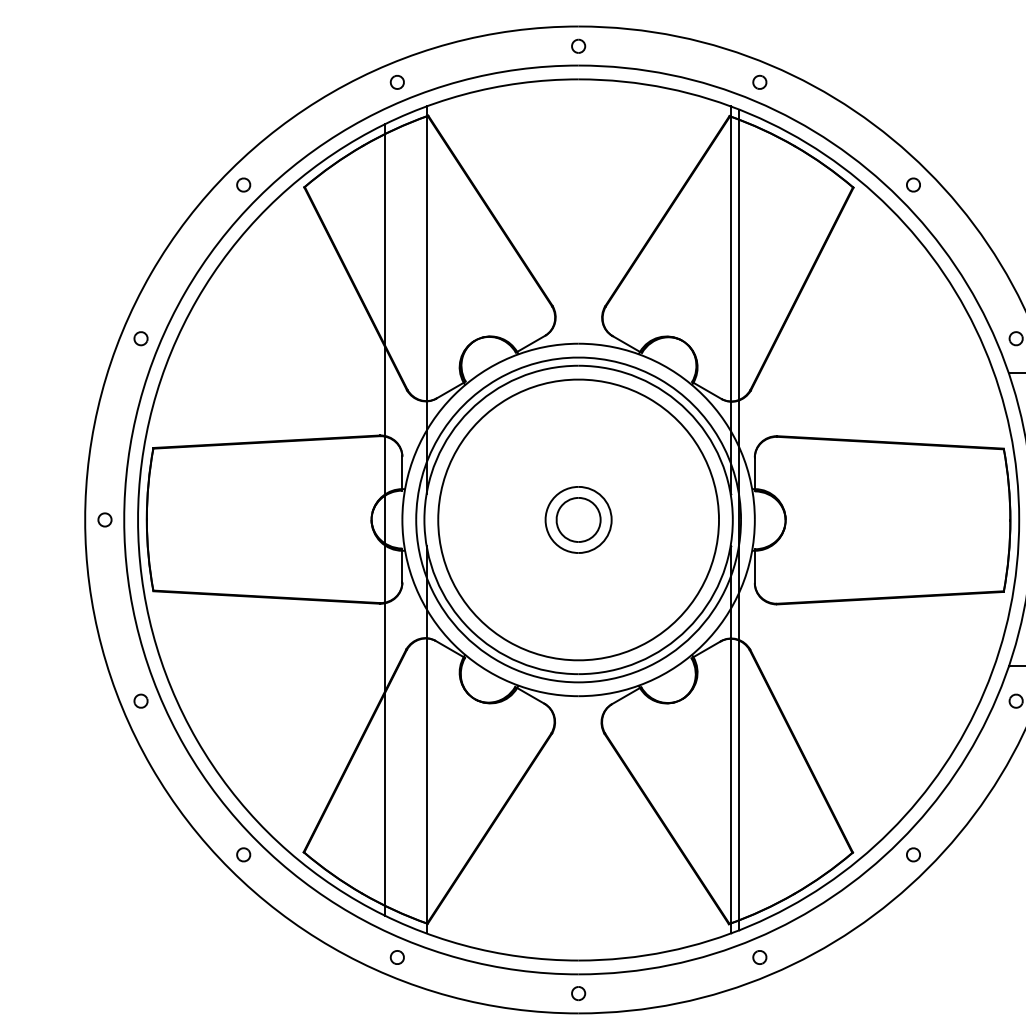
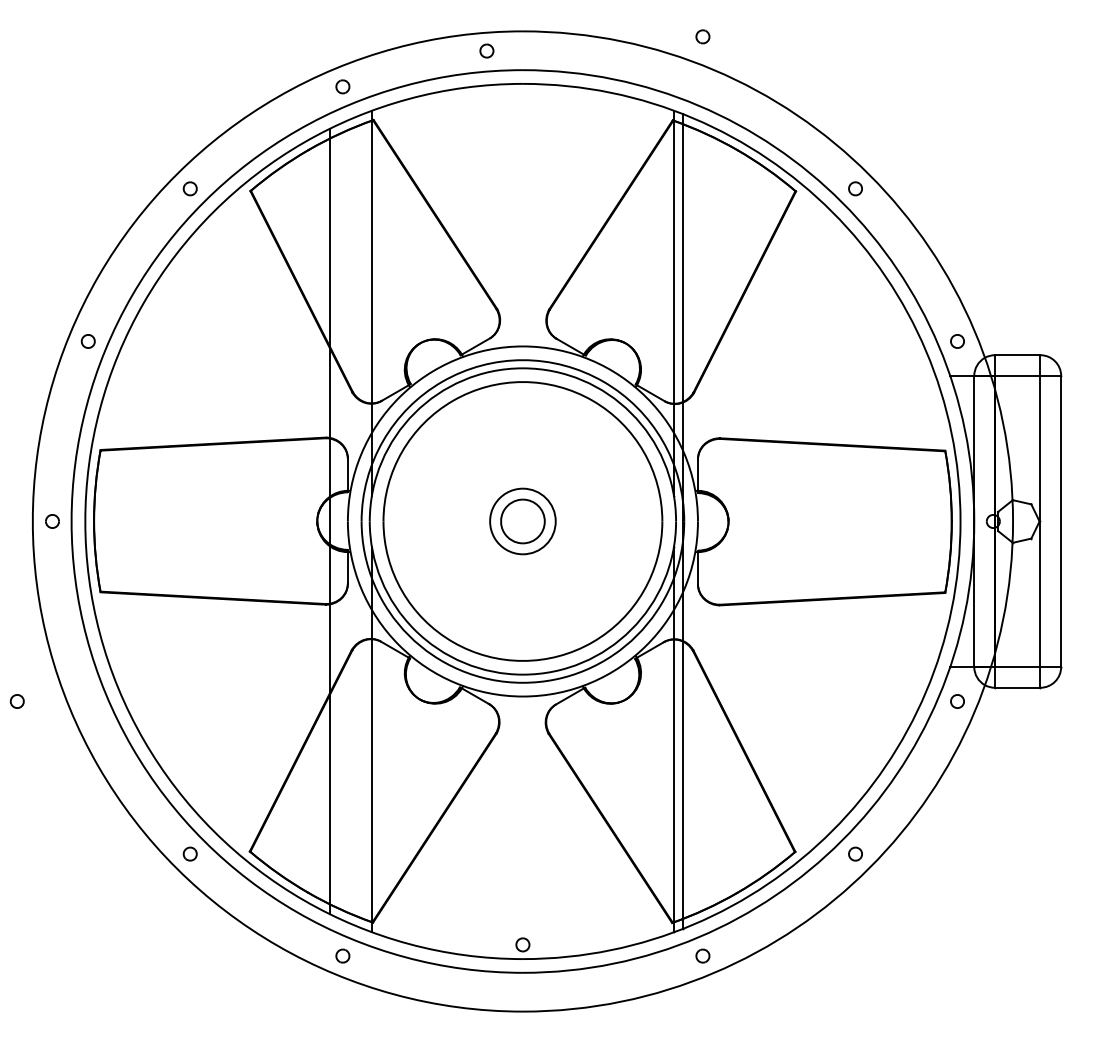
part: (578, 45) -> (486, 50), moved
part: (759, 82) -> (702, 36), moved
part: (140, 701) -> (16, 701), moved
part: (578, 993) -> (522, 944), moved

